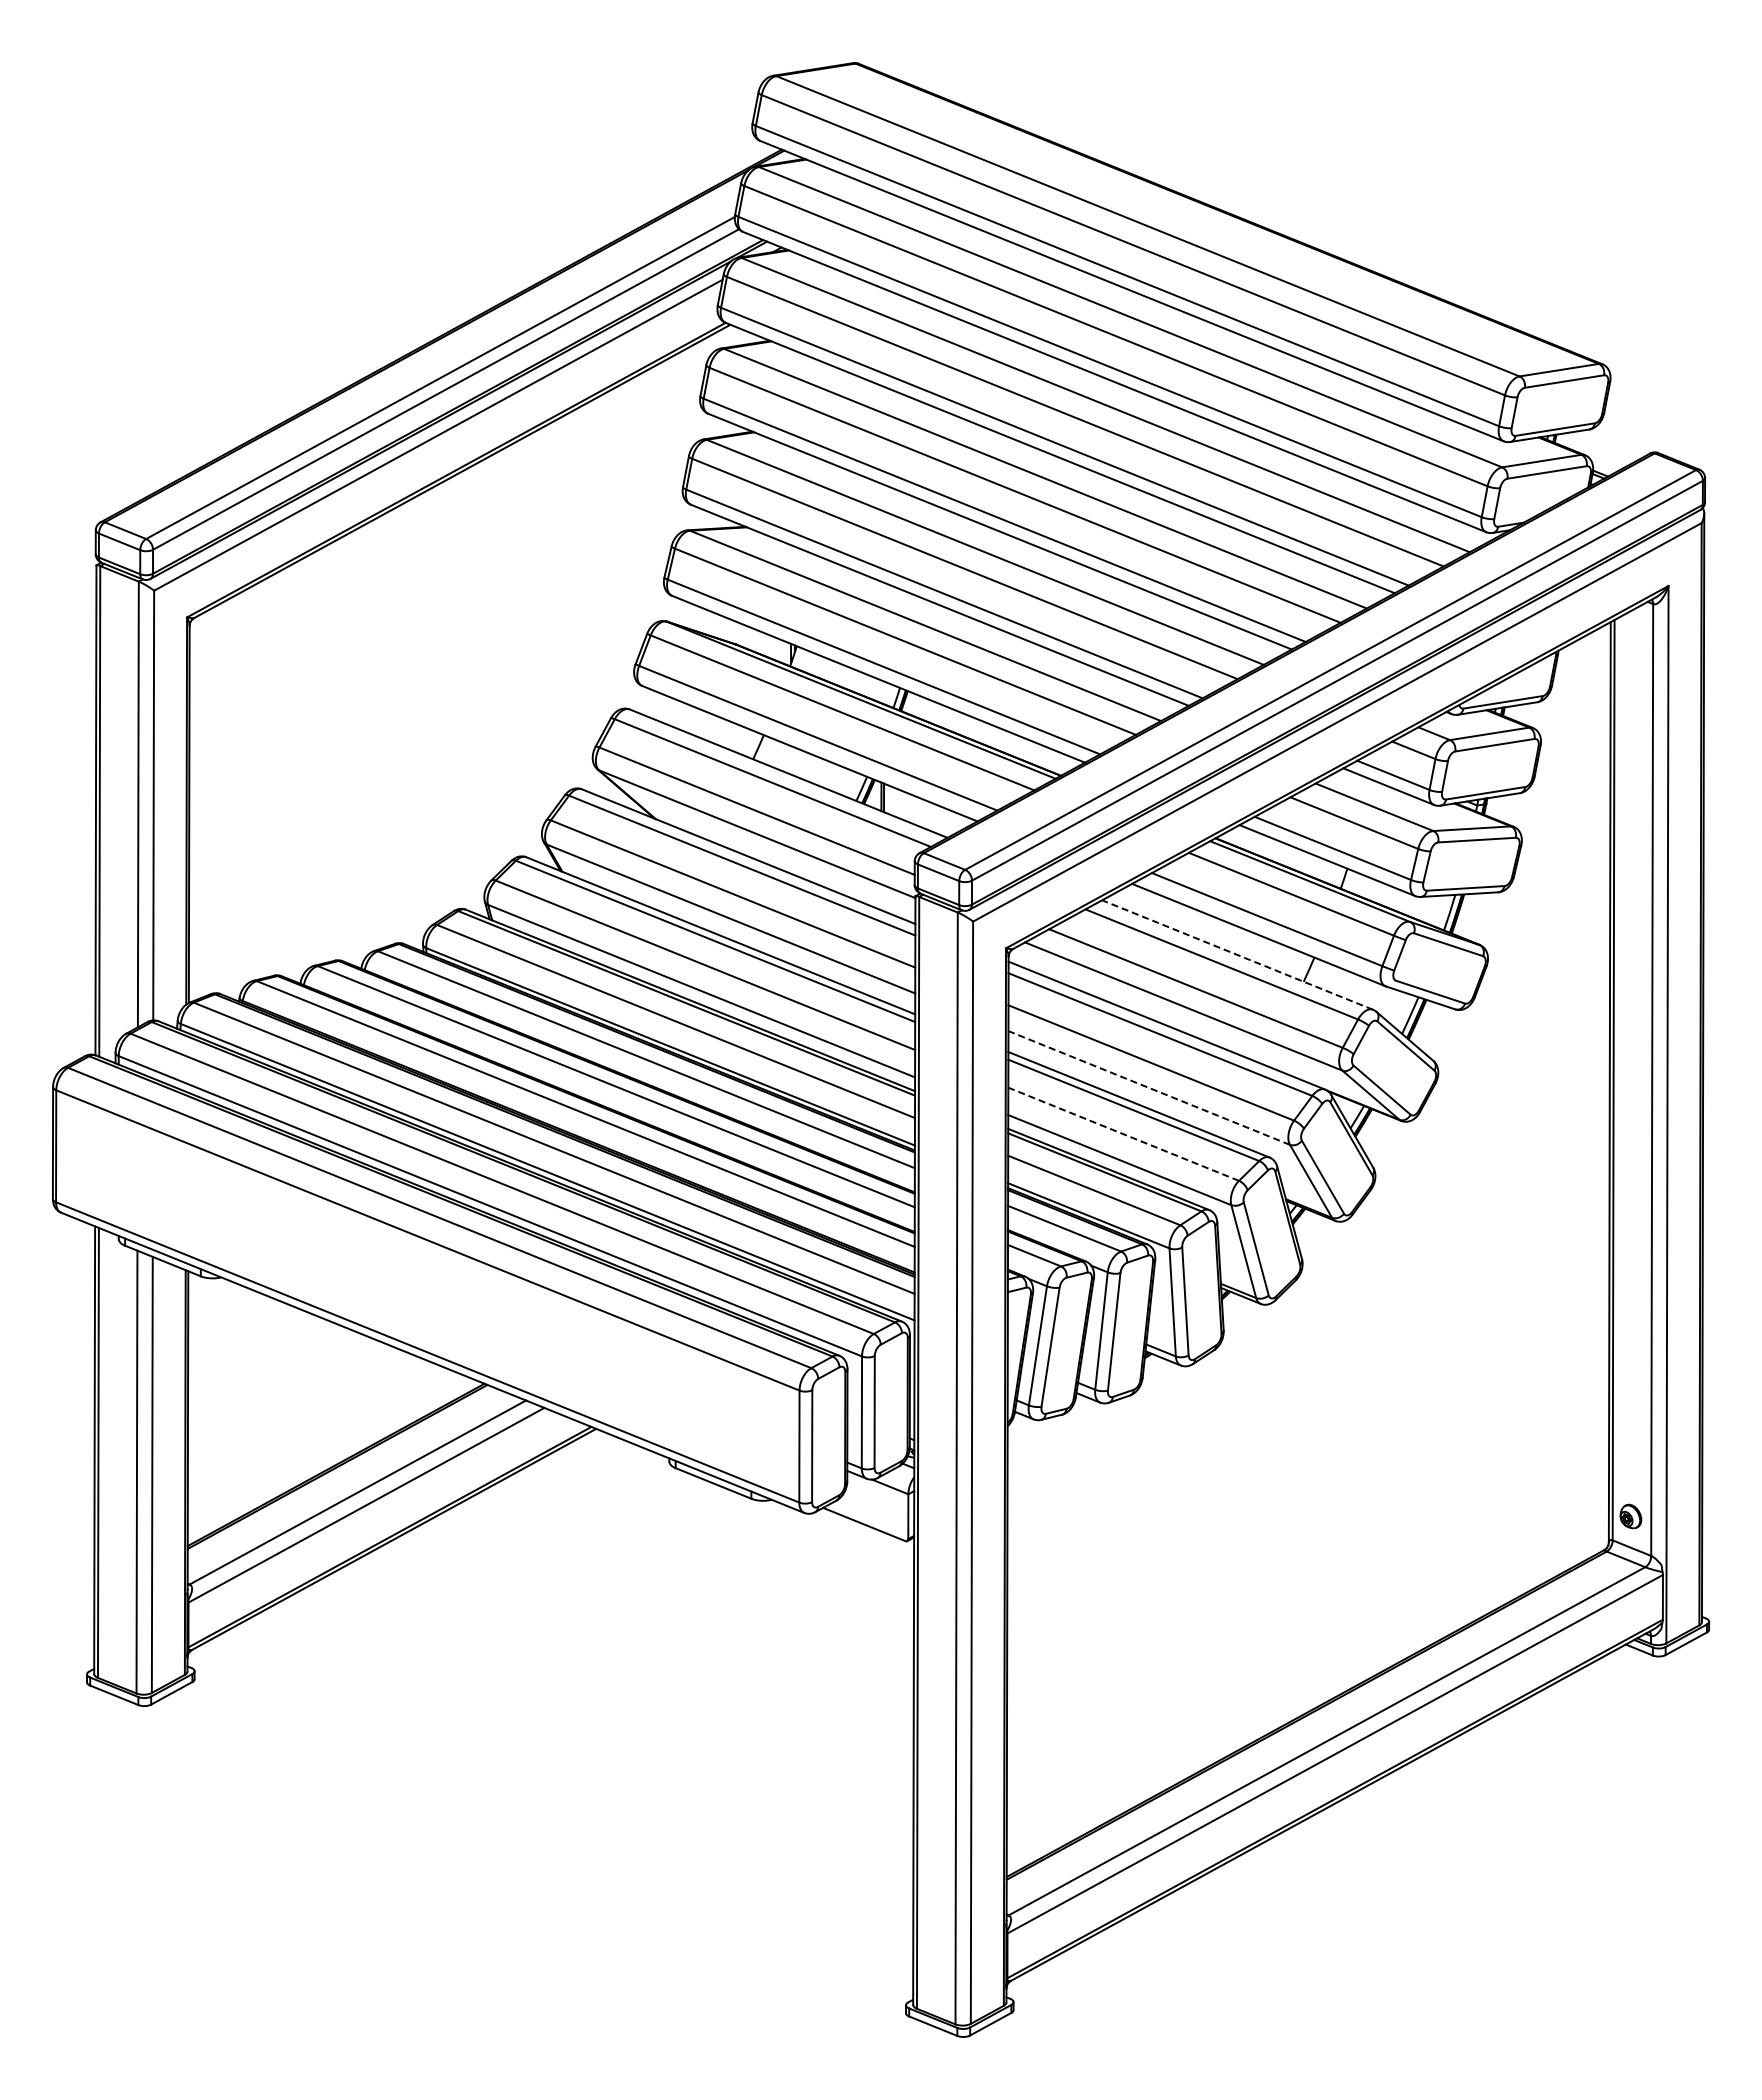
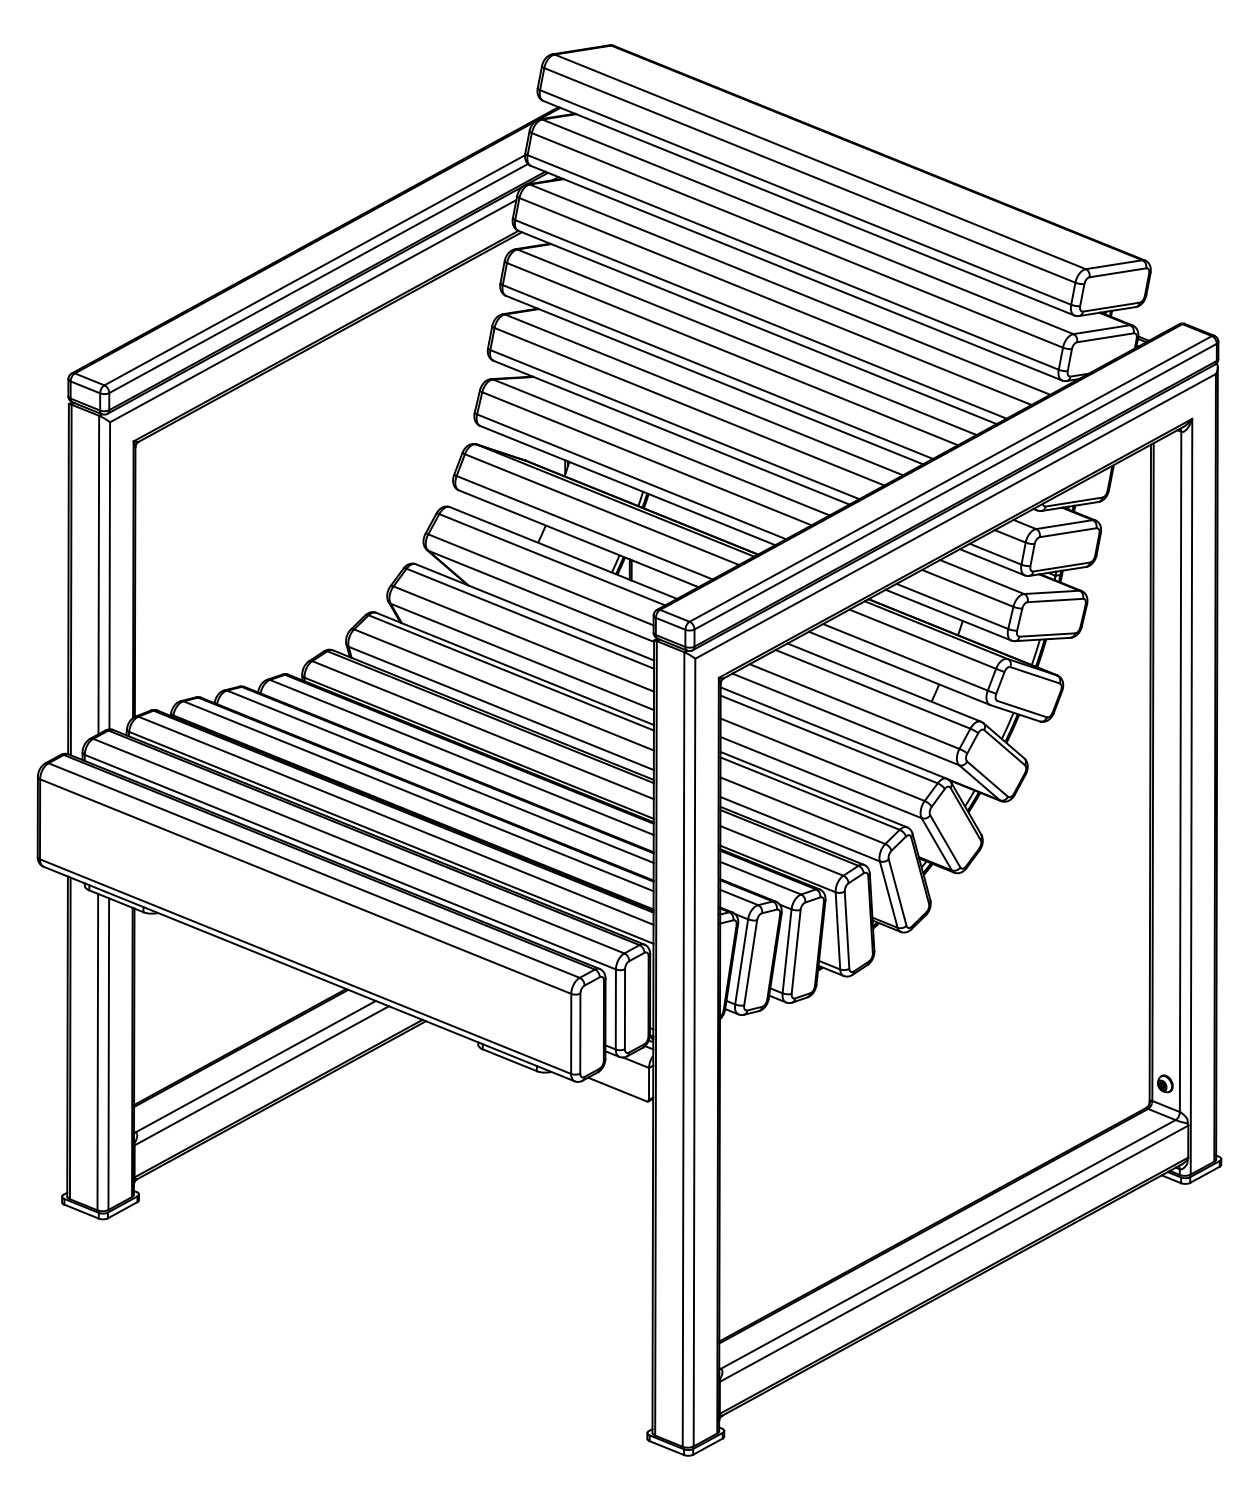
line: (1237, 954) -> (884, 682), dashed -> solid
line: (1149, 1087) -> (821, 777), dashed -> solid
line: (1123, 1134) -> (802, 810), dashed -> solid

